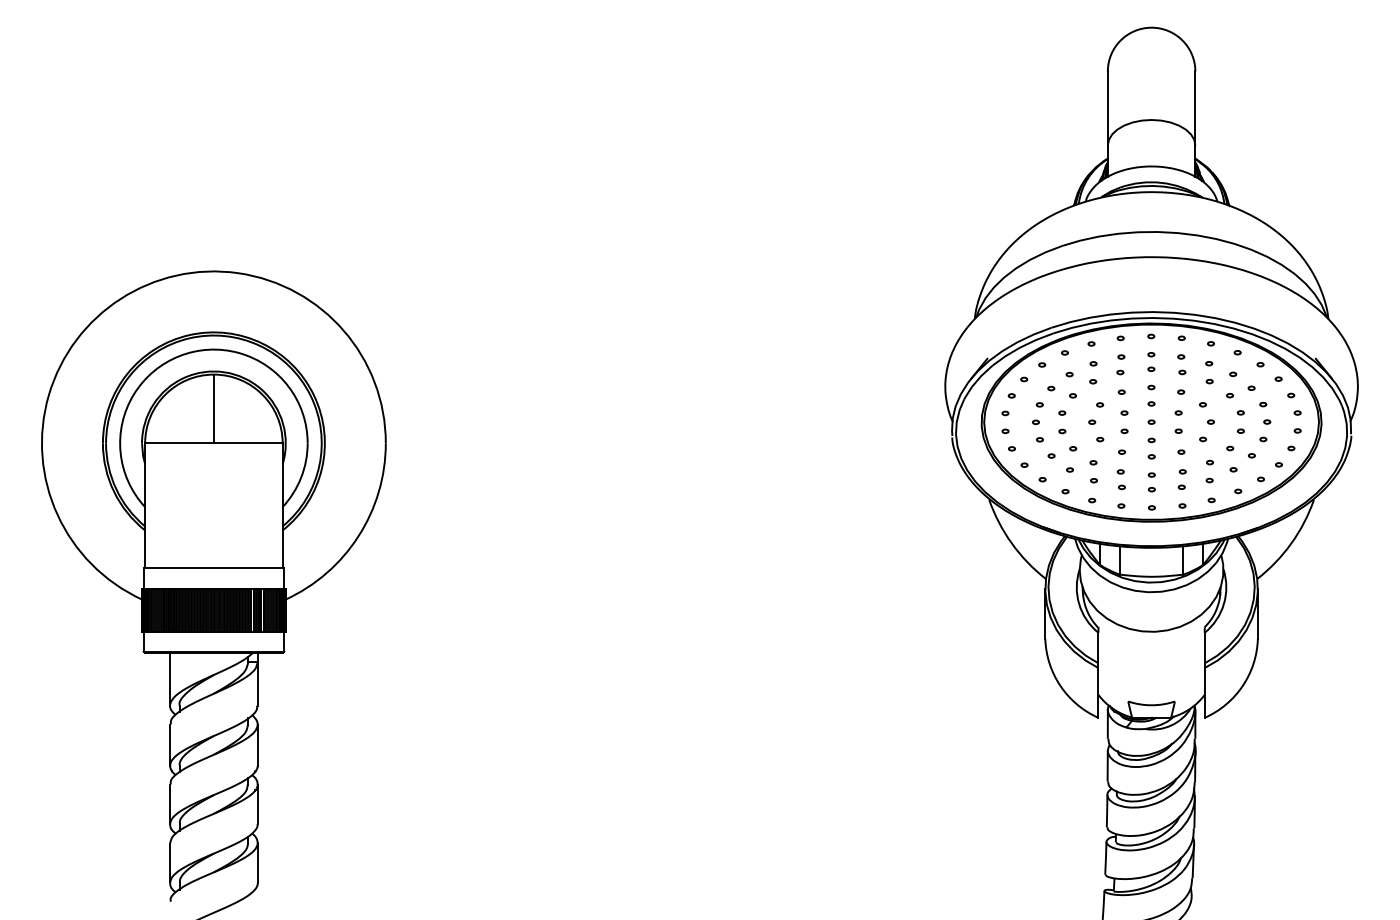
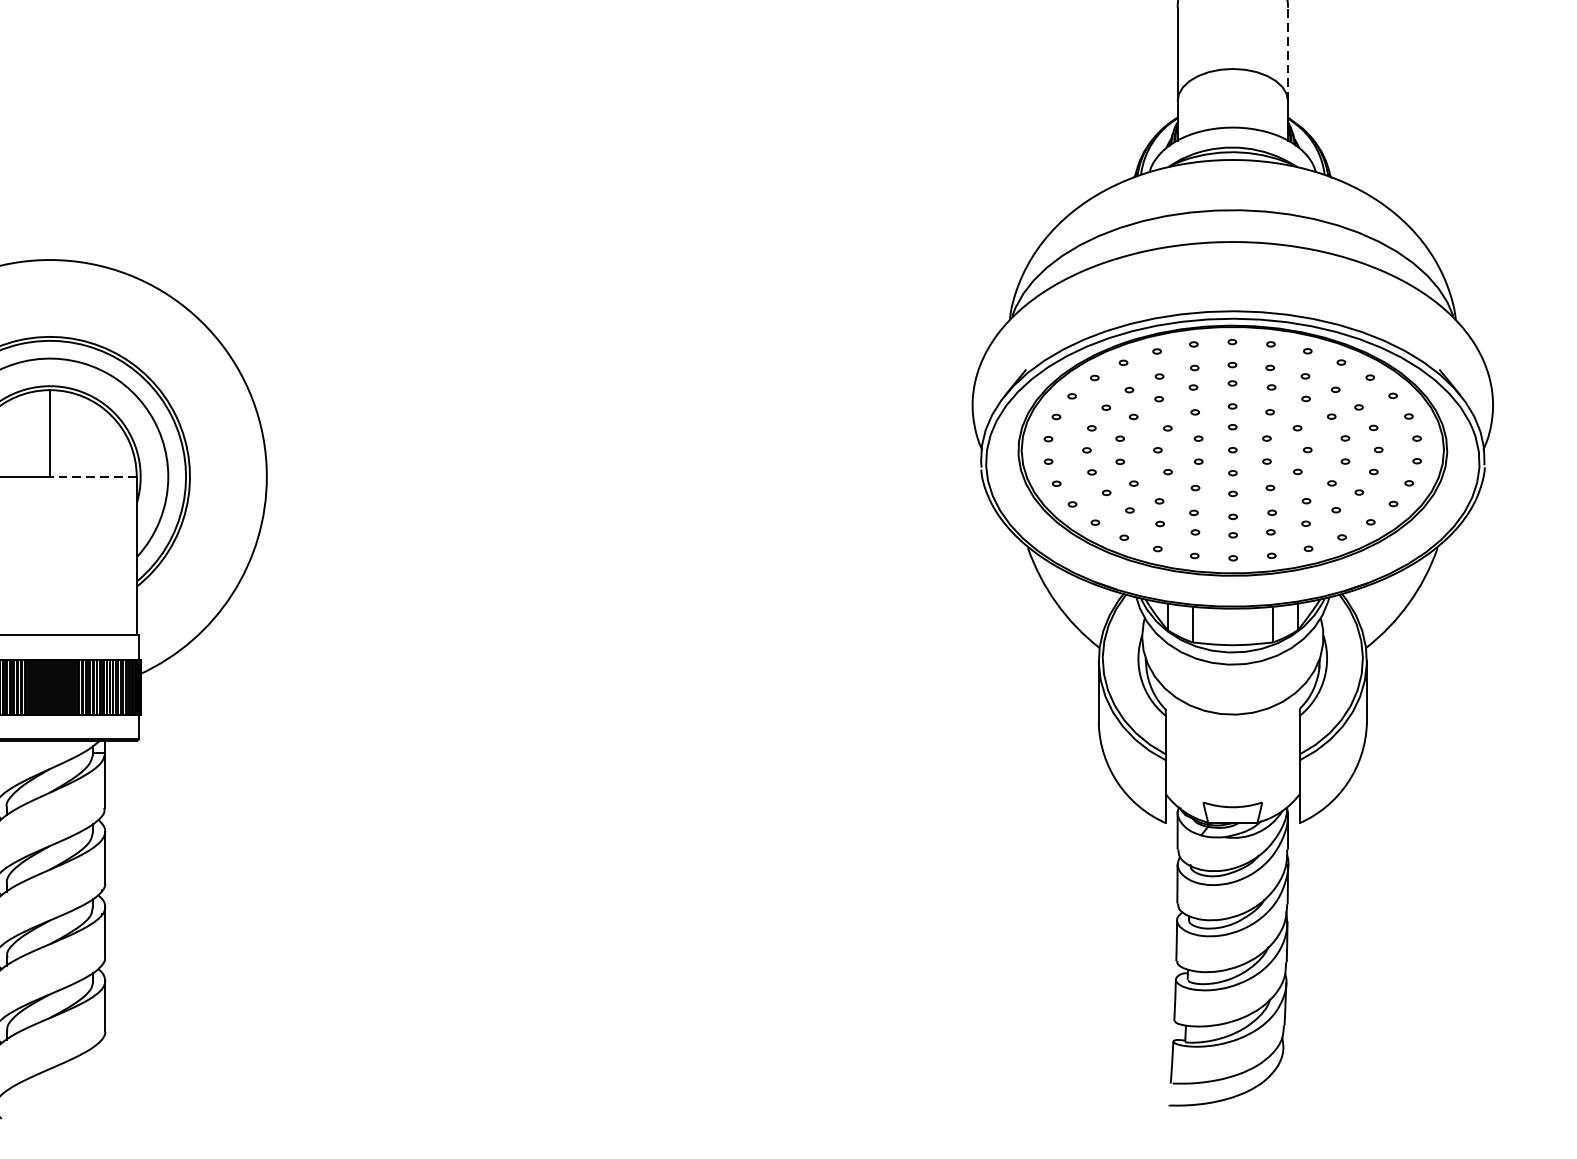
line: (1195, 108) -> (1288, 54), solid -> dashed
line: (247, 443) -> (92, 477), solid -> dashed

